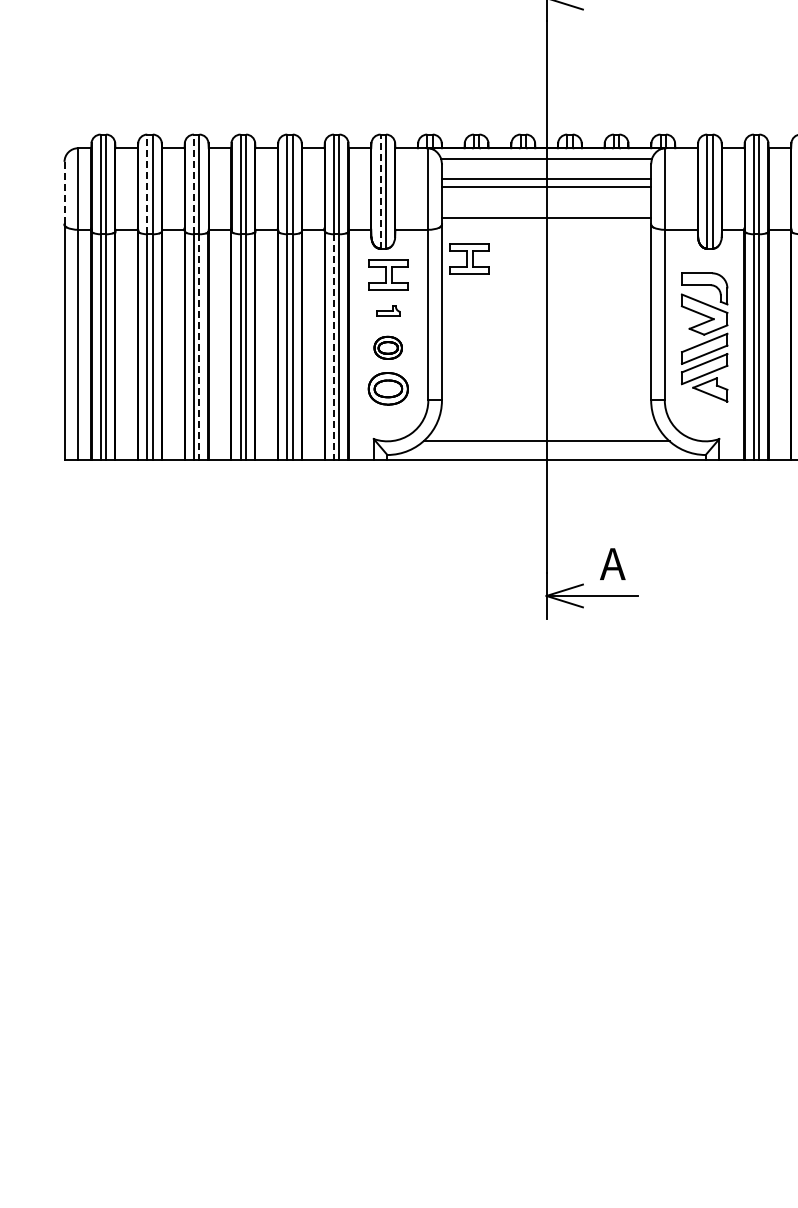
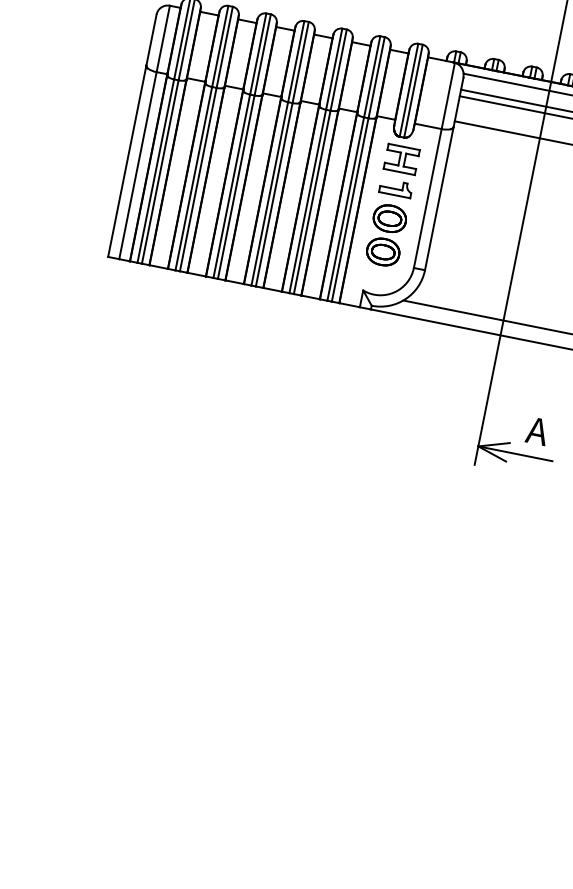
line: (147, 184) -> (220, 46), dashed -> solid
line: (193, 184) -> (257, 54), dashed -> solid
line: (380, 191) -> (408, 90), dashed -> solid
line: (64, 192) -> (151, 39), dashed -> solid
part: (469, 258) -> (470, 159), removed
part: (388, 310) -> (396, 188), size x1.67
line: (199, 346) -> (236, 186), dashed -> solid
line: (333, 346) -> (345, 208), dashed -> solid
part: (387, 347) -> (389, 218), size x1.43

